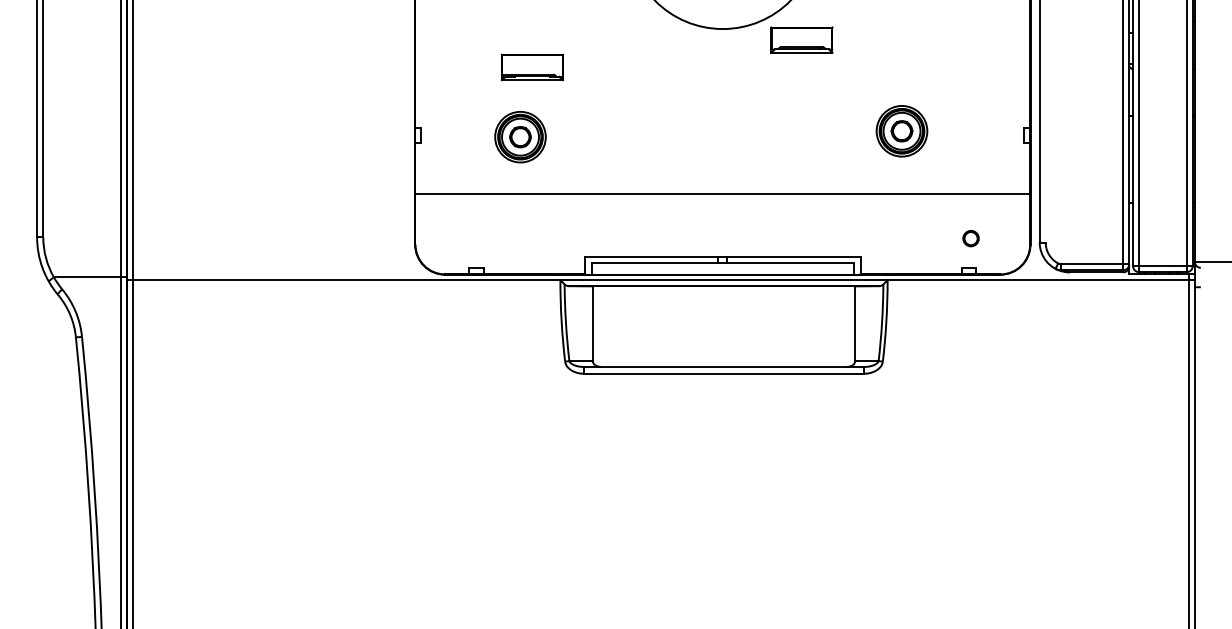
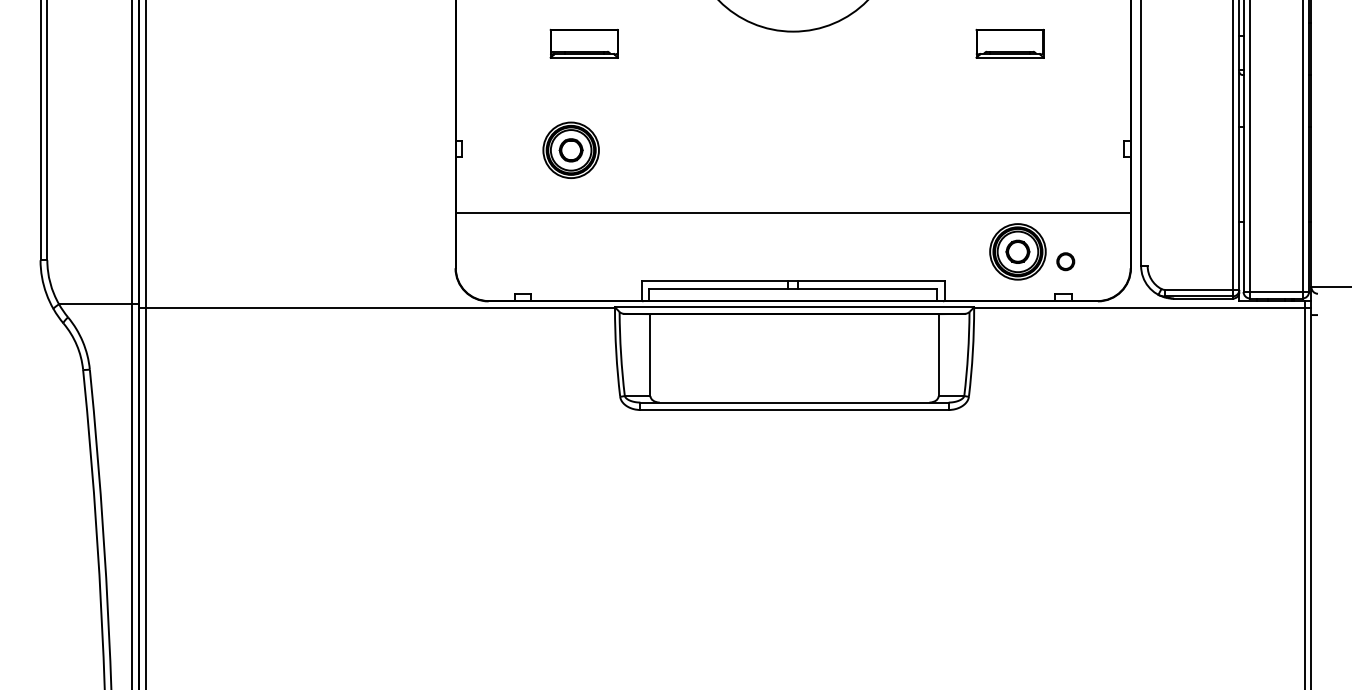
part: (801, 39) -> (1009, 43), moved
part: (531, 67) -> (583, 43), moved
part: (901, 130) -> (1017, 251), moved

